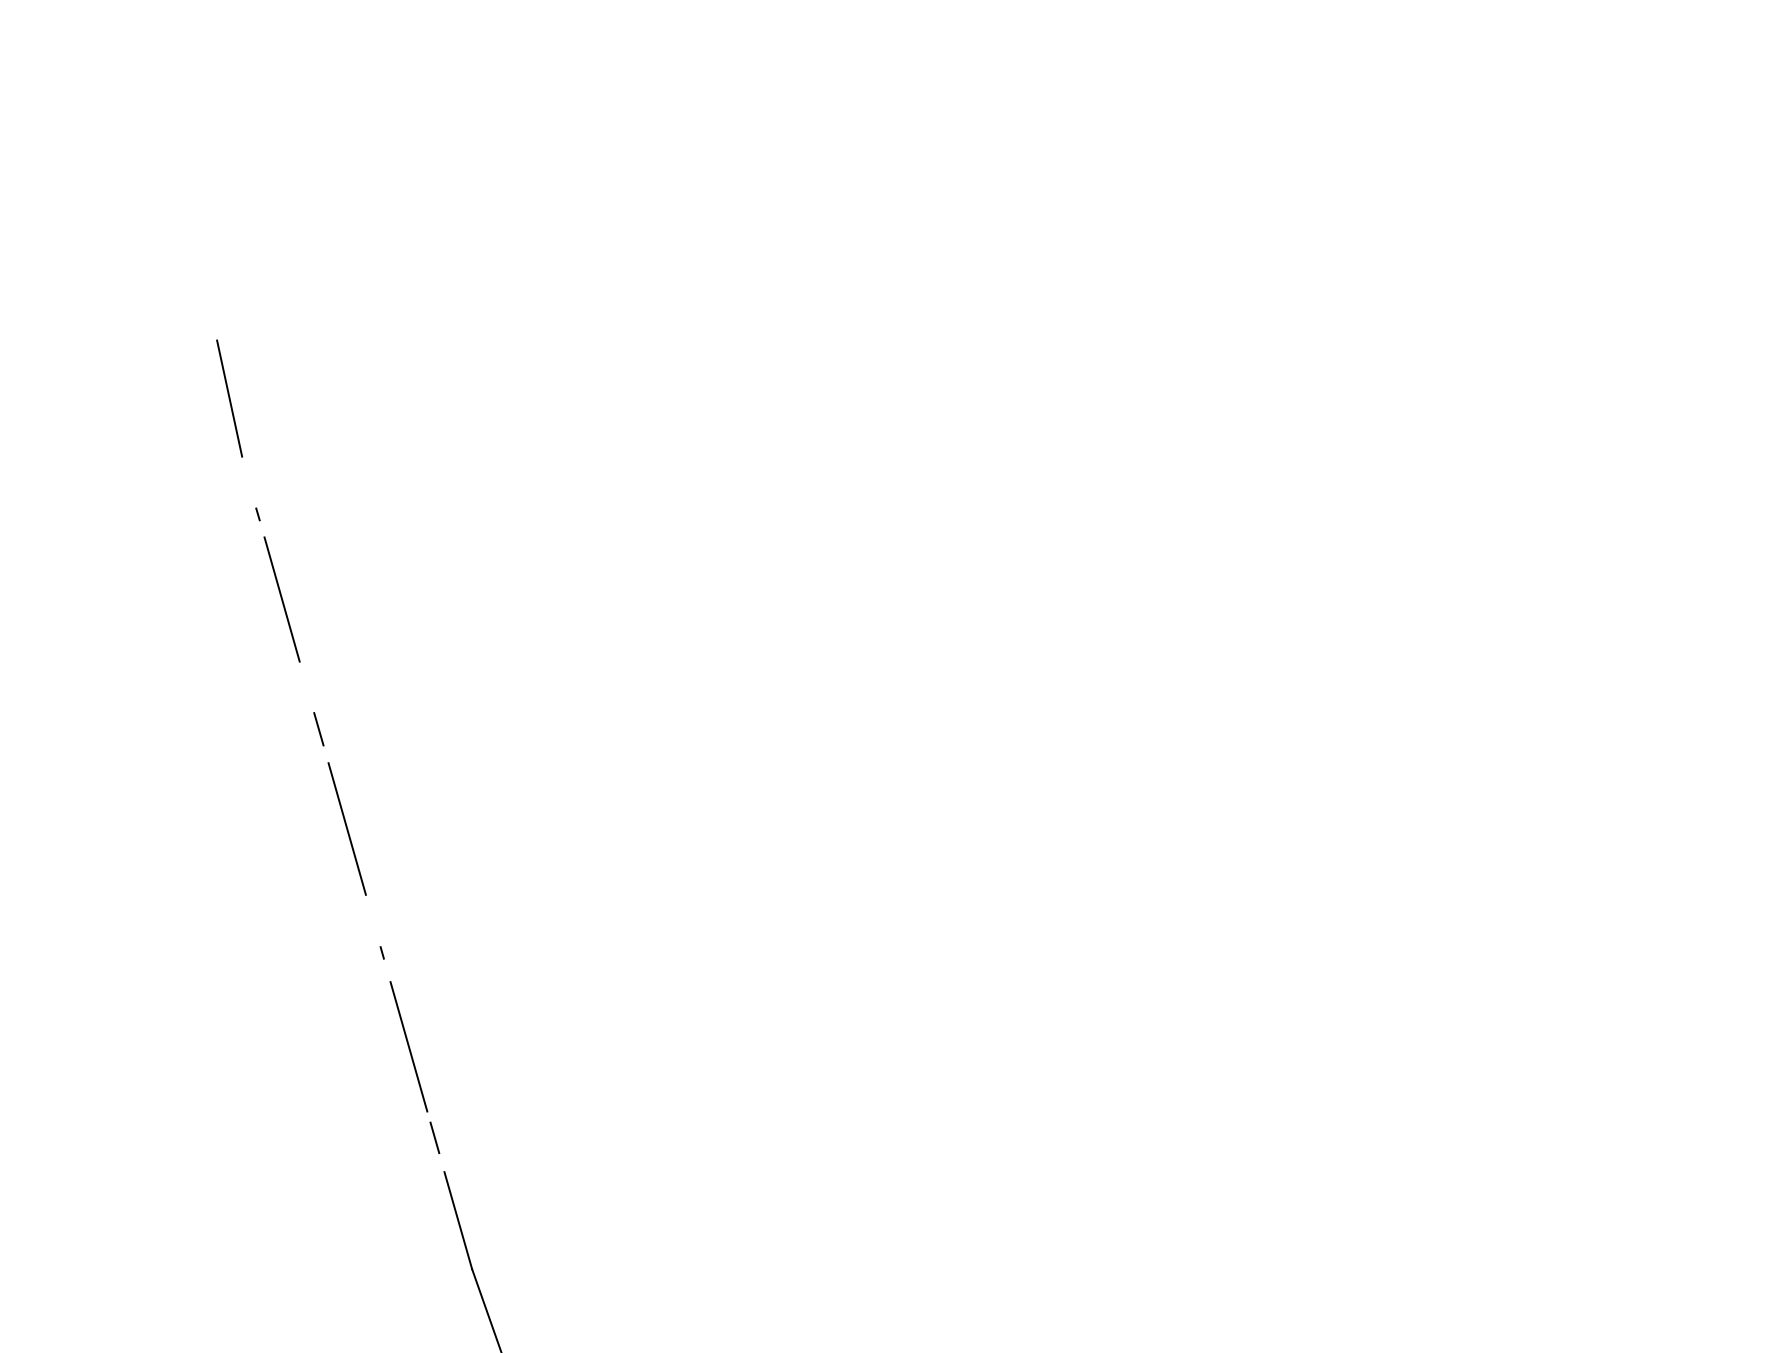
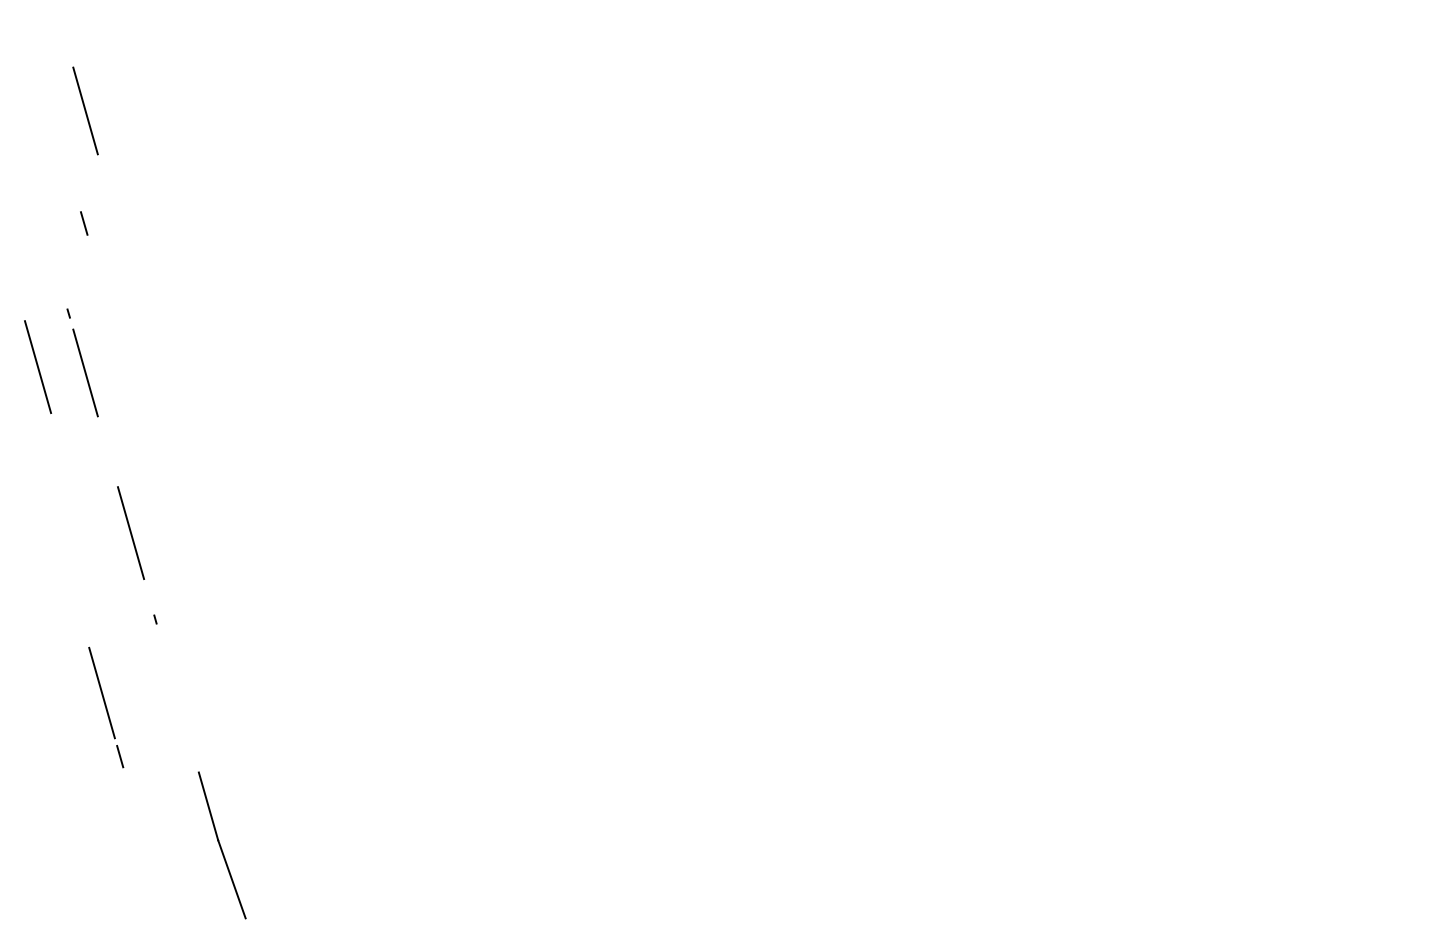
line: (282, 223) -> (85, 110), added
line: (228, 398) -> (48, 232), removed
line: (213, 590) -> (37, 366), added
line: (319, 729) -> (84, 223), moved
line: (415, 1067) -> (106, 707), moved

